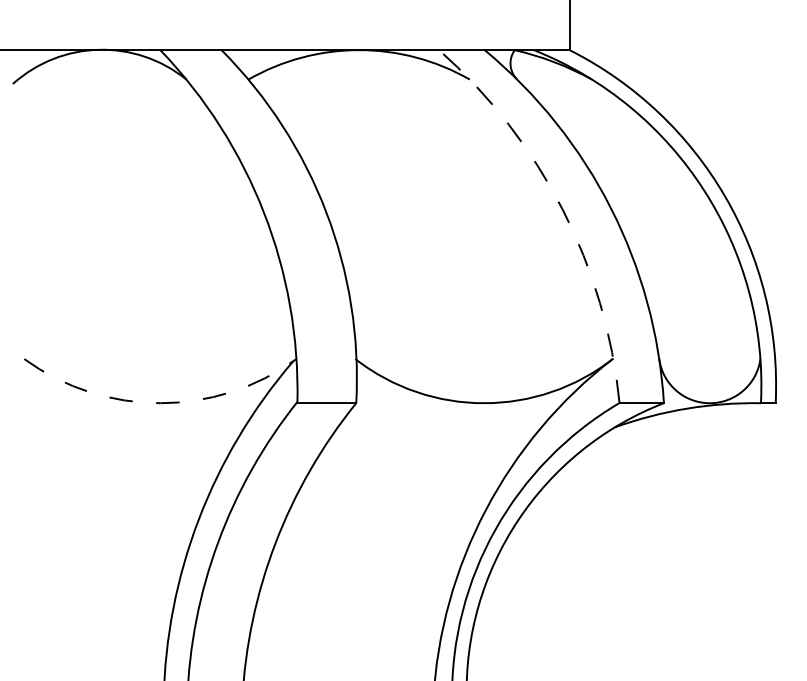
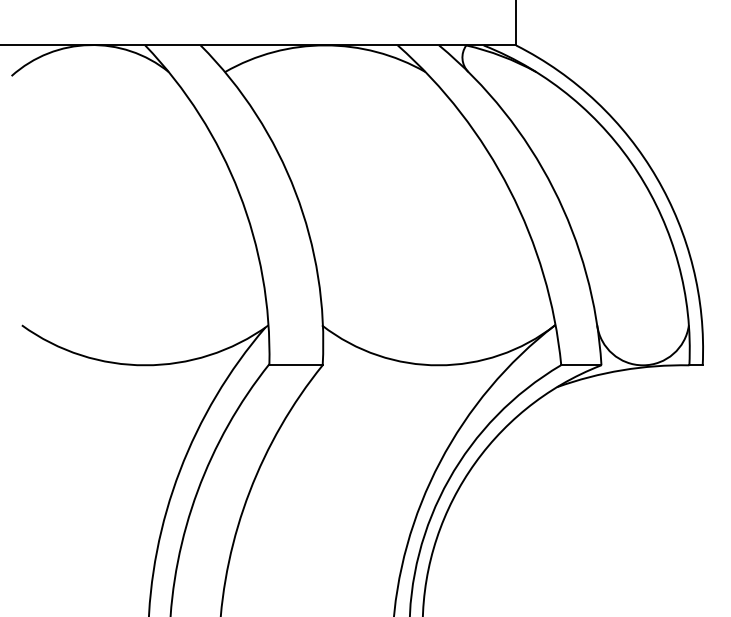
arc: (562, 209) -> (509, 189), dashed -> solid
arc: (160, 403) -> (145, 365), dashed -> solid

